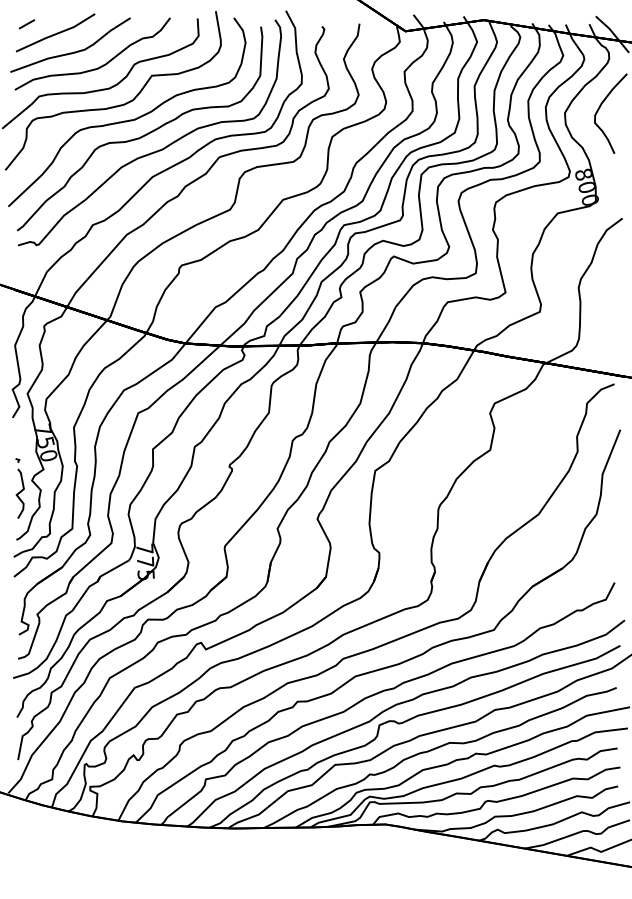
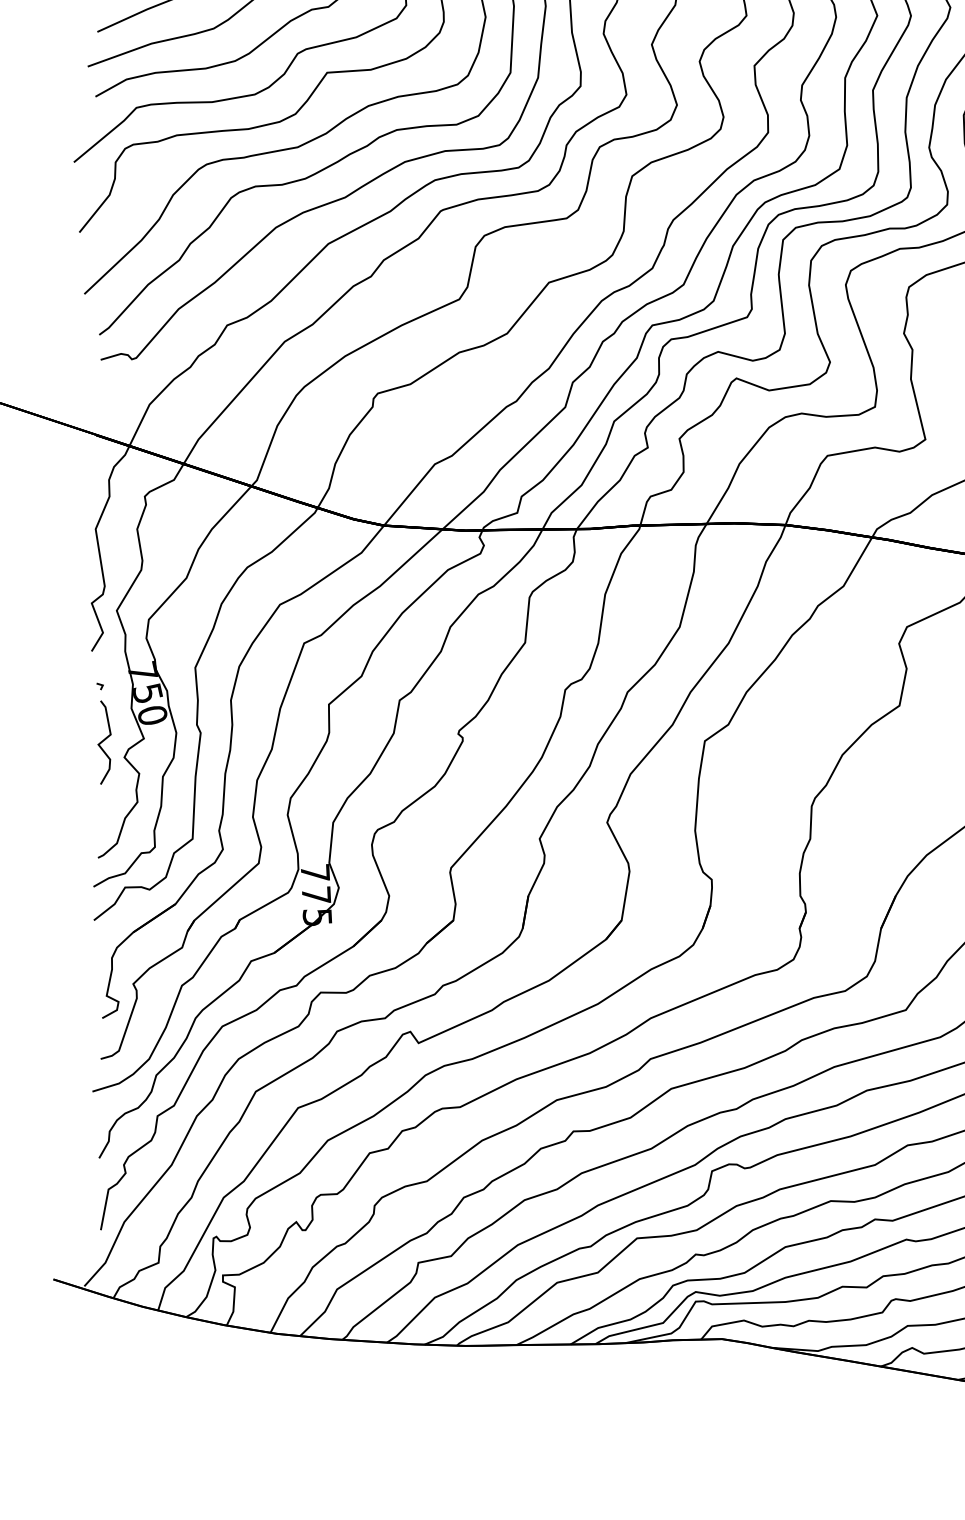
part: (19, 488) -> (103, 733), moved

